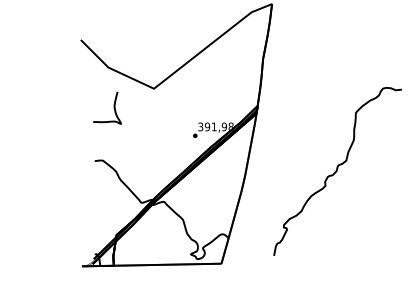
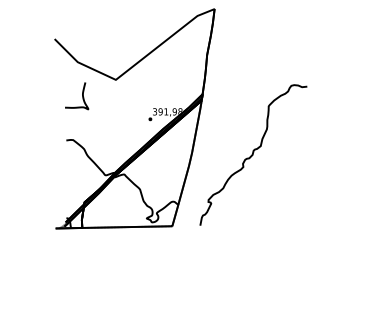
curve: (337, 170) -> (253, 154), moved

